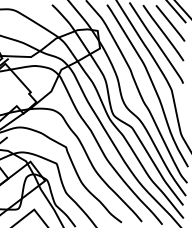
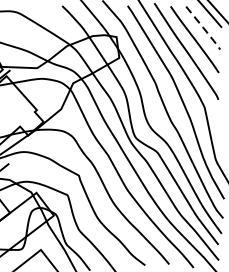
line: (171, 23) -> (204, 28), solid -> dashed

